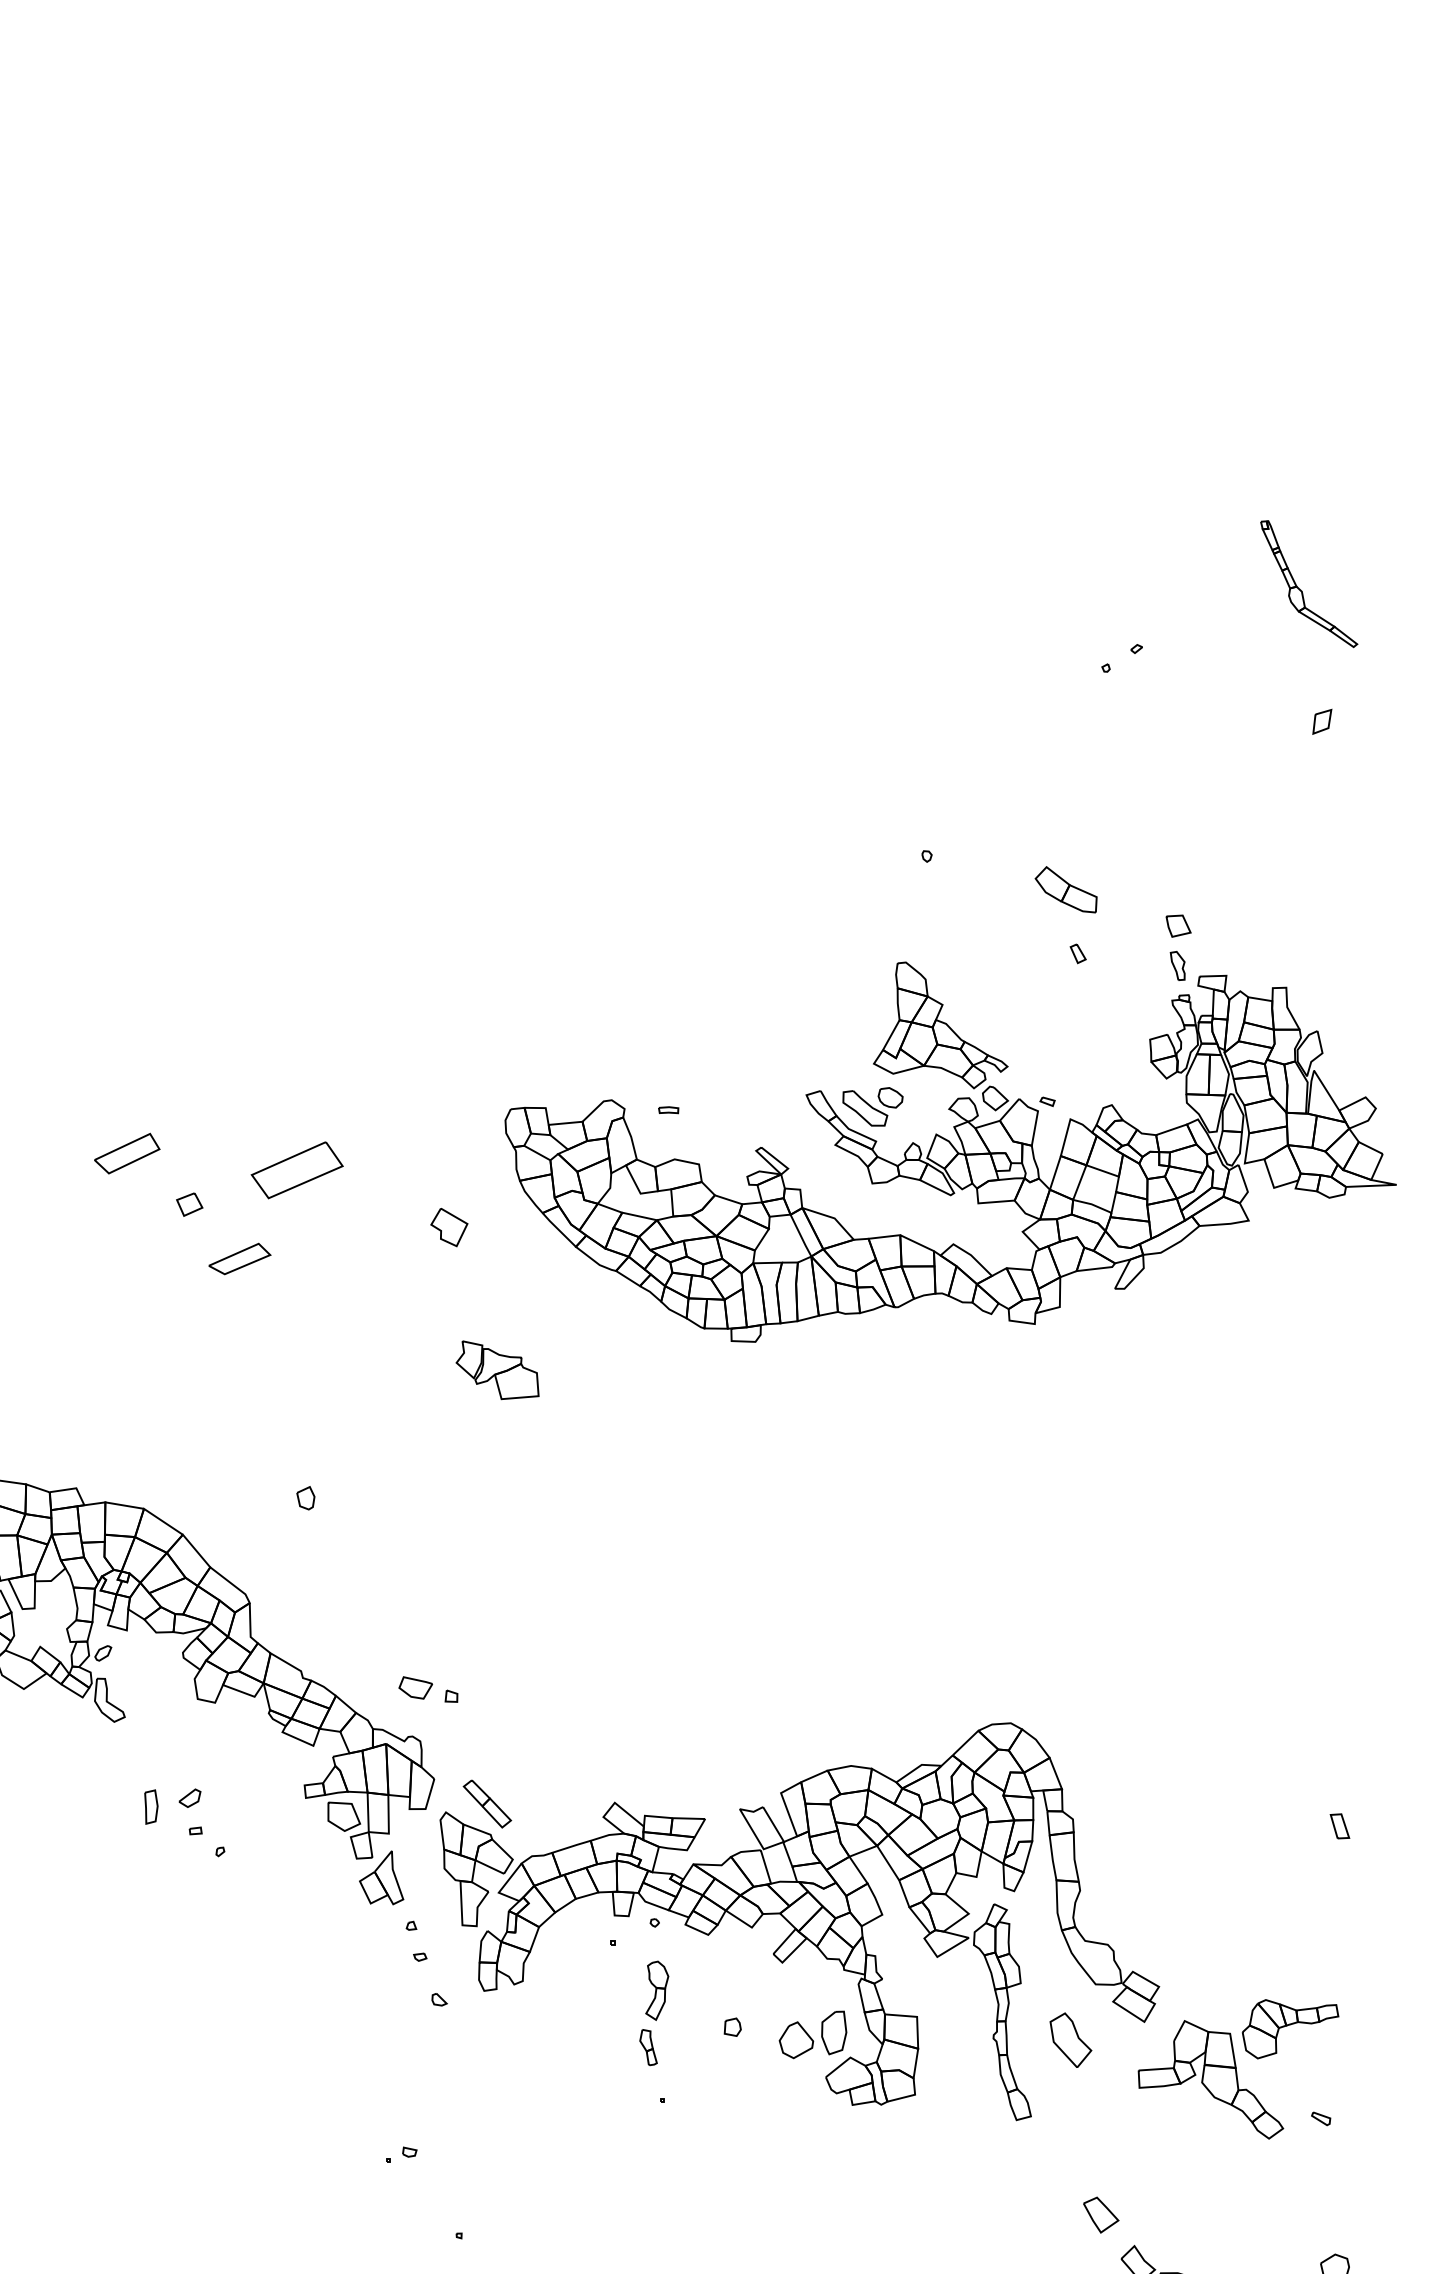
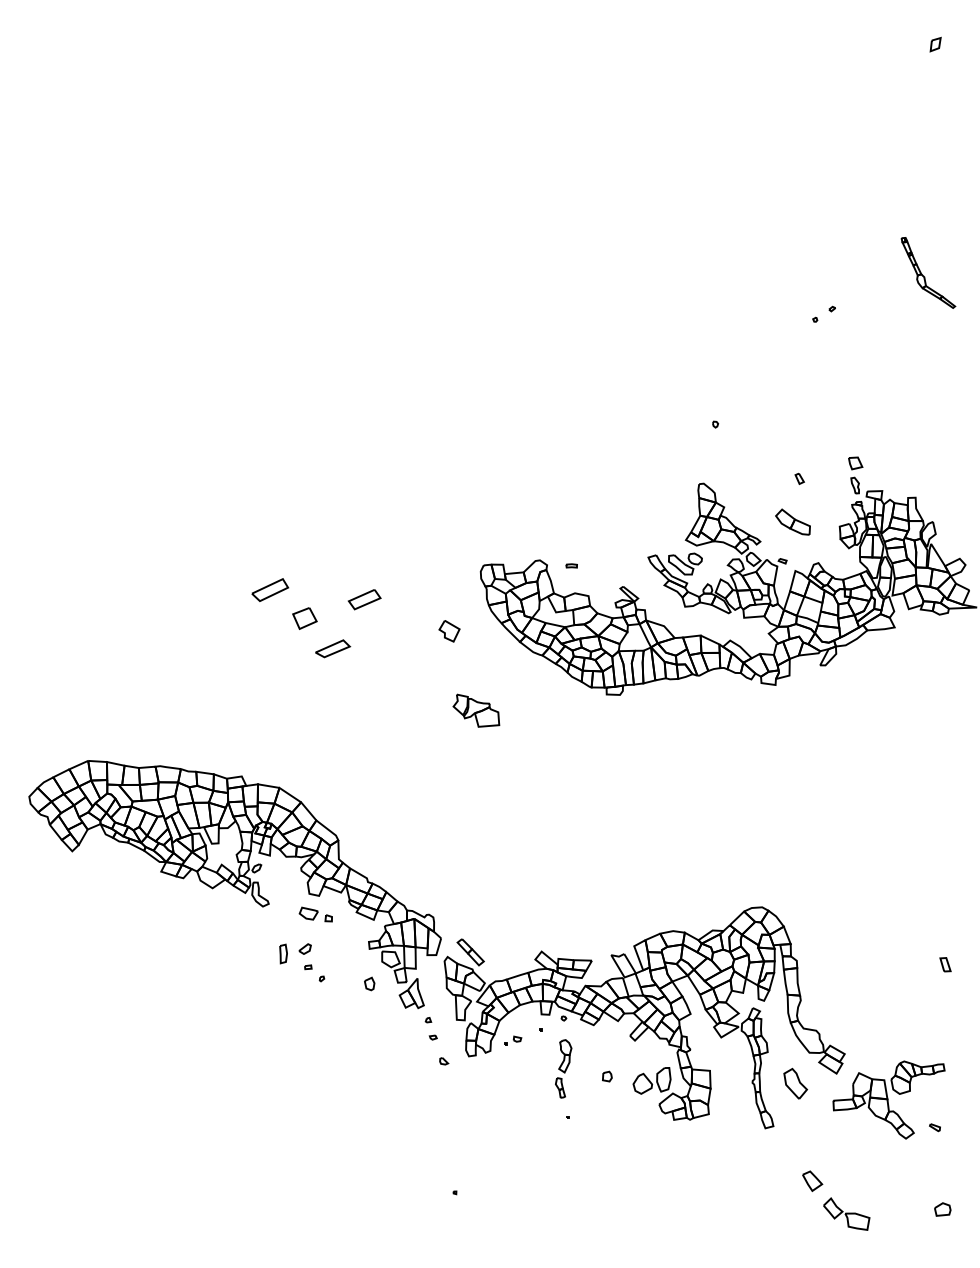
part: (1321, 721) -> (935, 44), moved
part: (1065, 888) -> (792, 521), moved
part: (296, 1170) -> (364, 599), size x0.62
part: (188, 1204) -> (304, 618), size x1.67
part: (305, 1497) -> (369, 983), moved
part: (427, 1689) -> (315, 914), moved
part: (402, 2154) -> (513, 1040), moved

